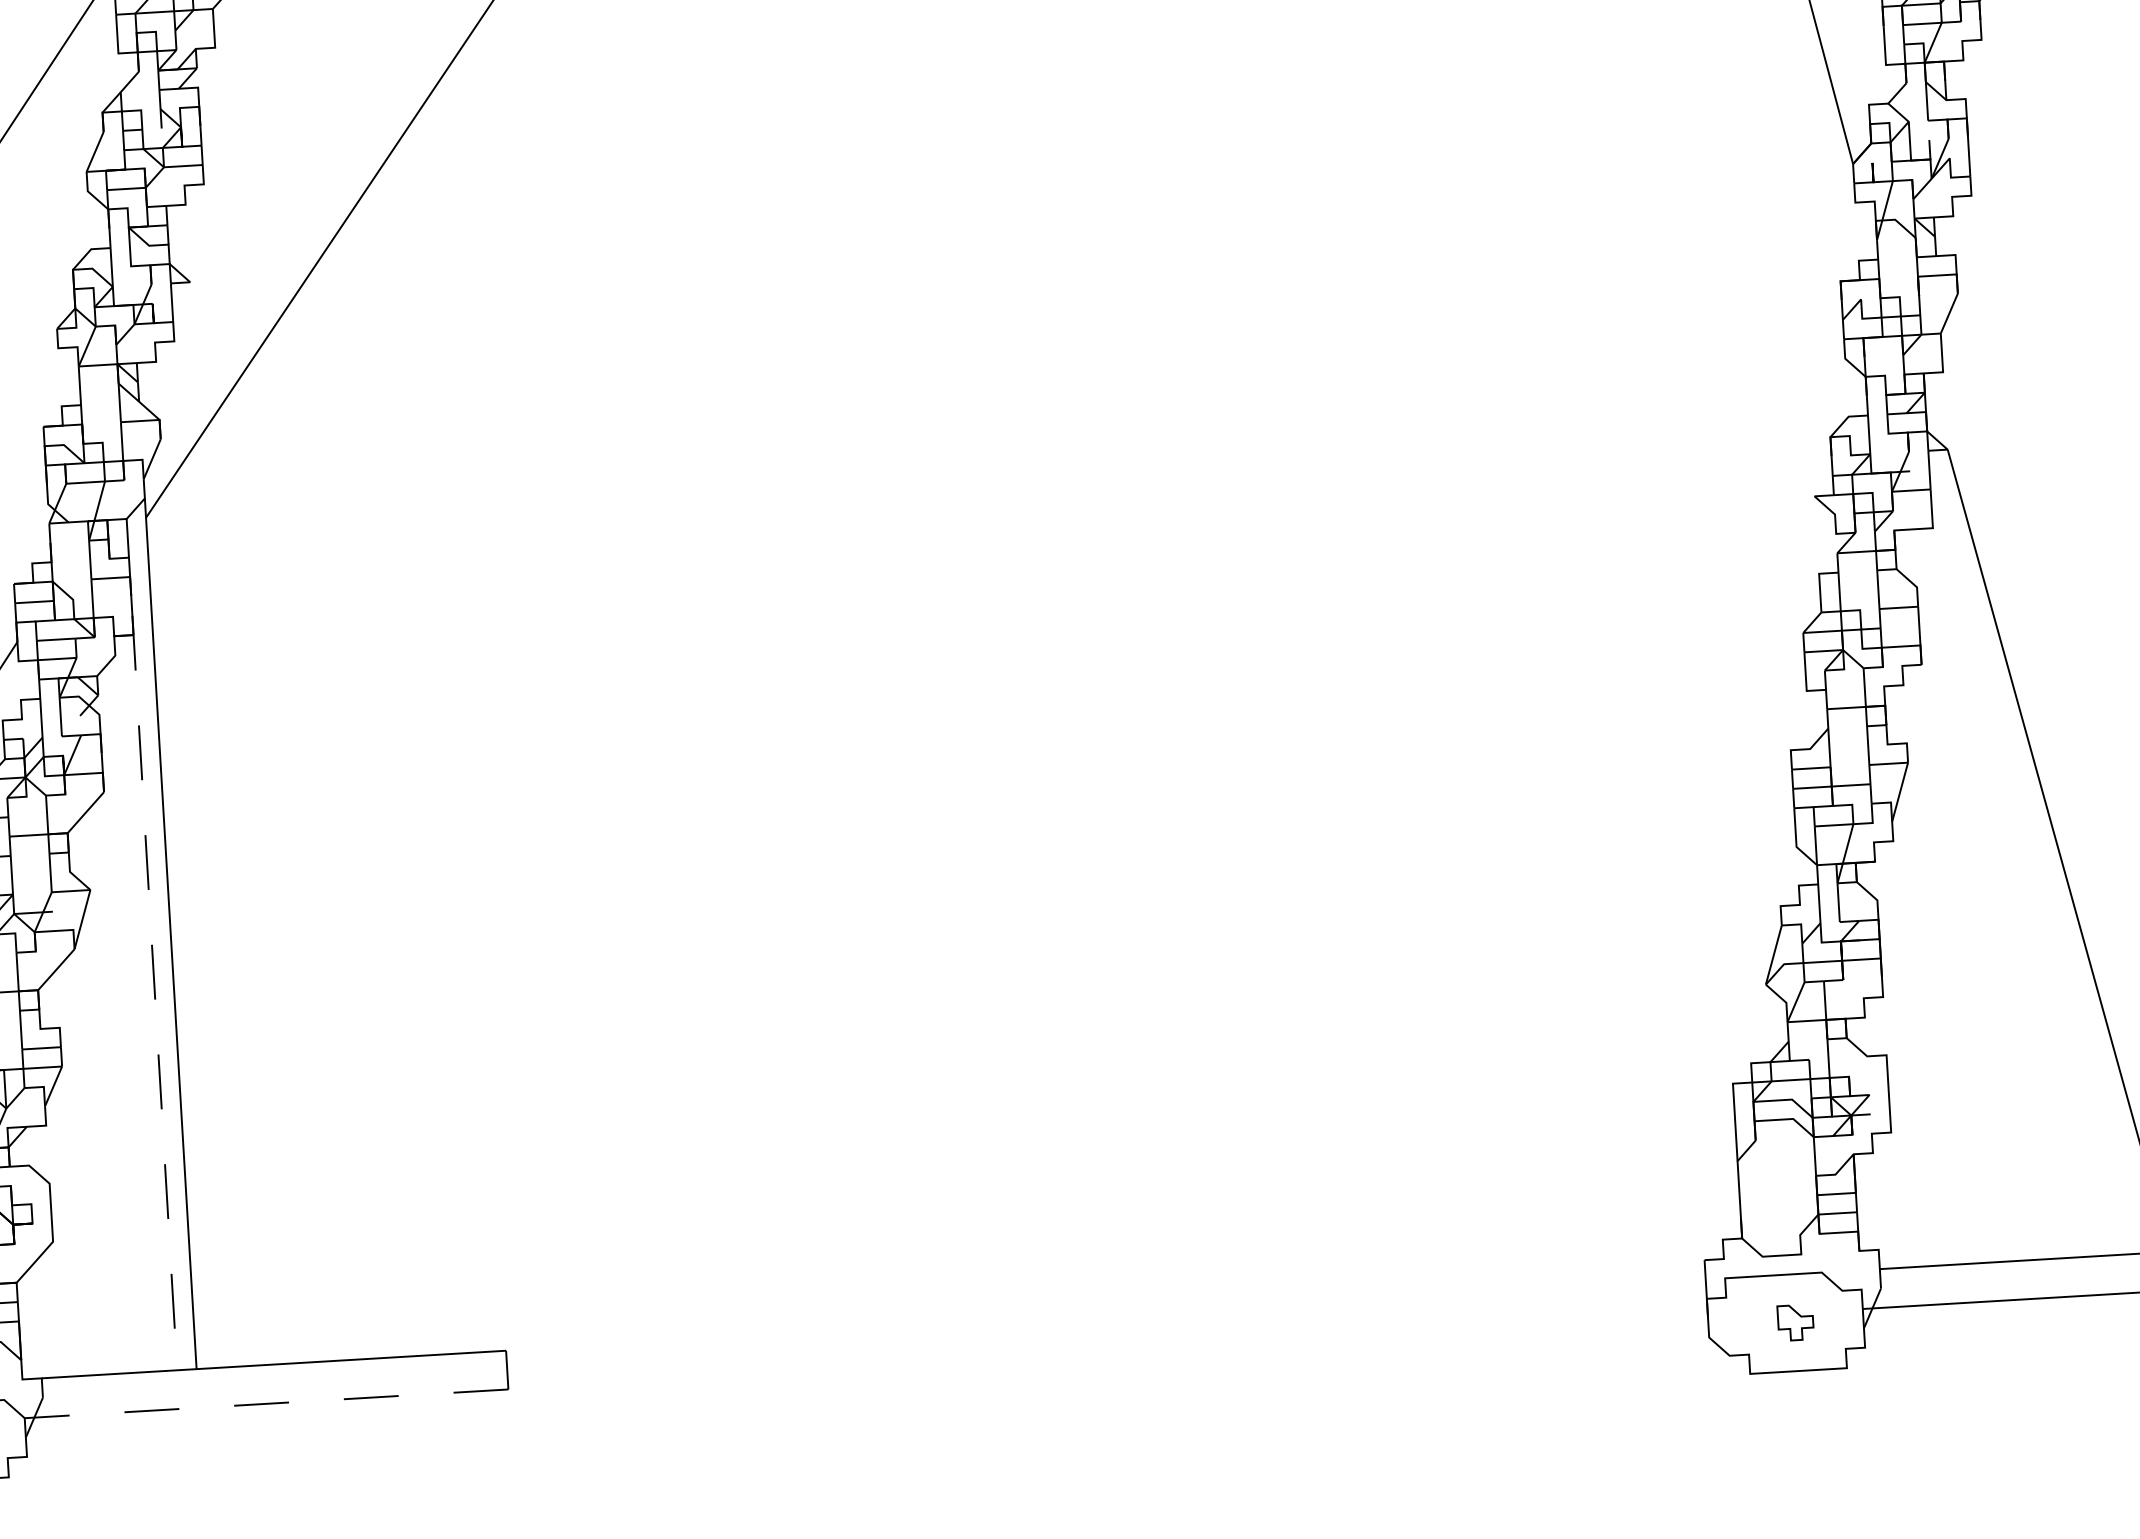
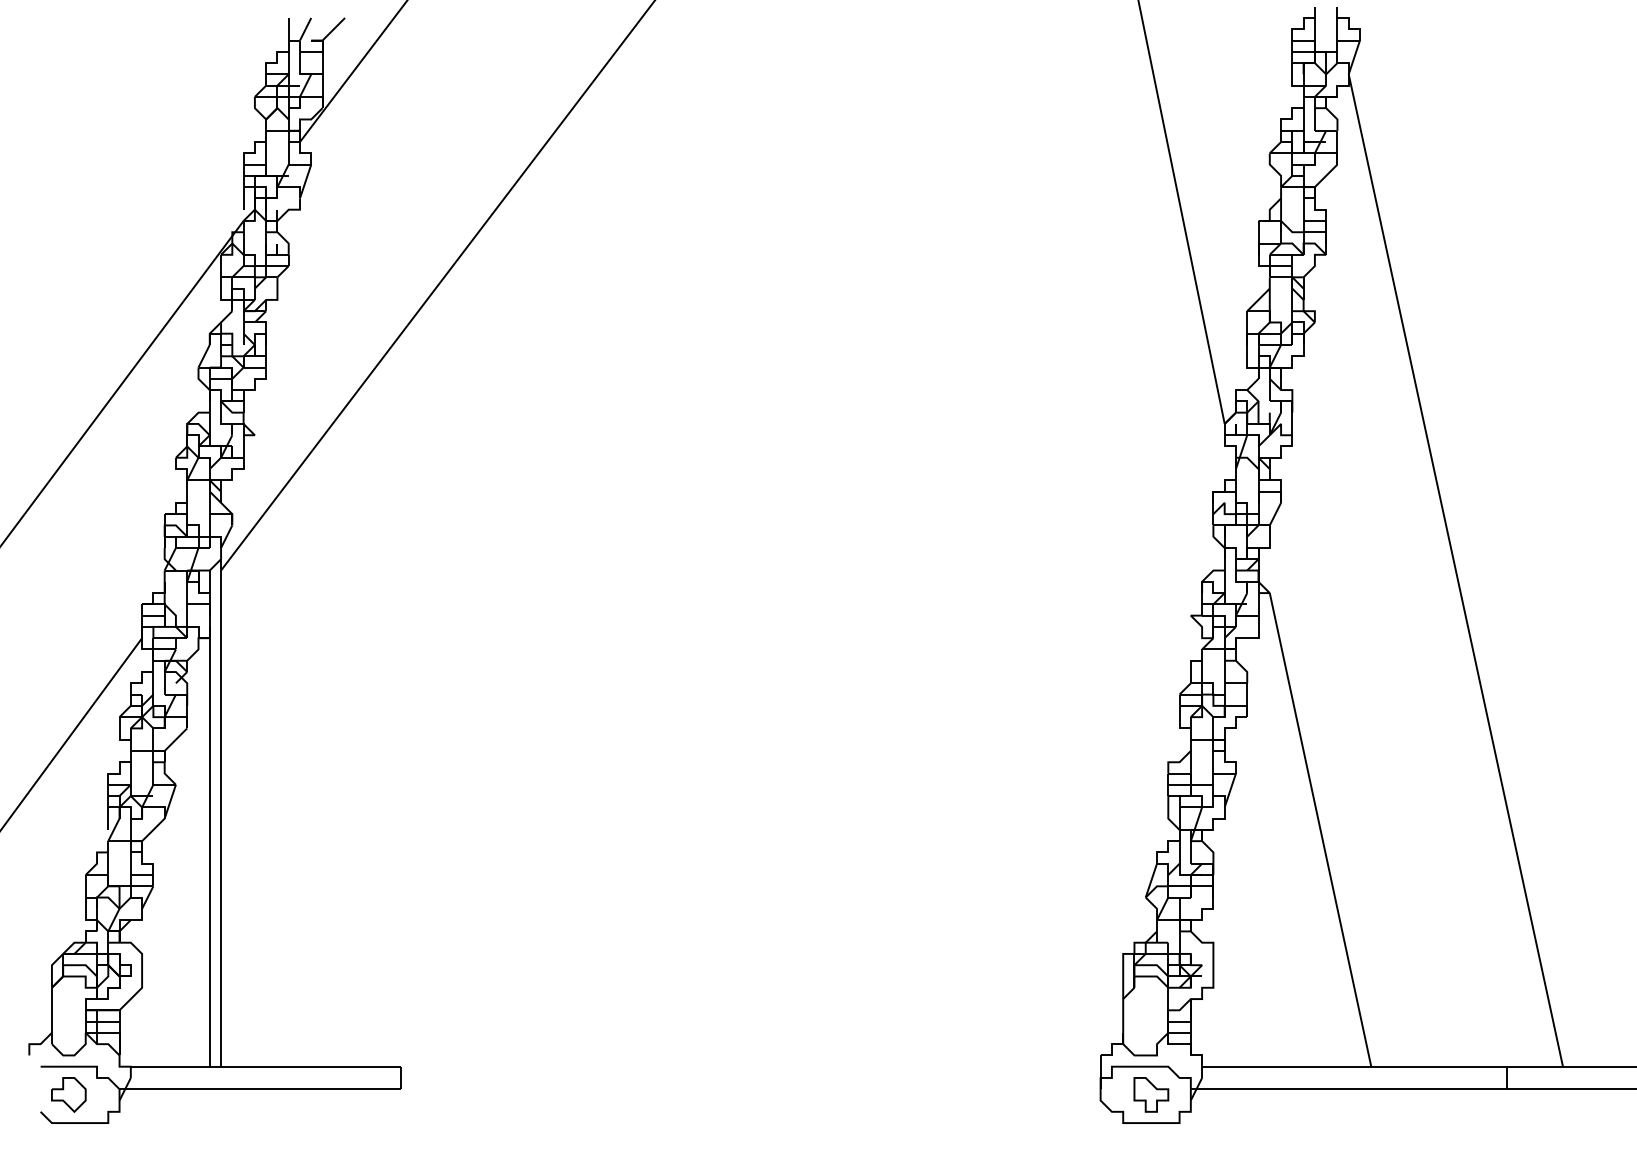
line: (154, 992) -> (209, 846), dashed -> solid
part: (1795, 1321) -> (1151, 1094), size x1.67
line: (266, 1404) -> (260, 1089), dashed -> solid

